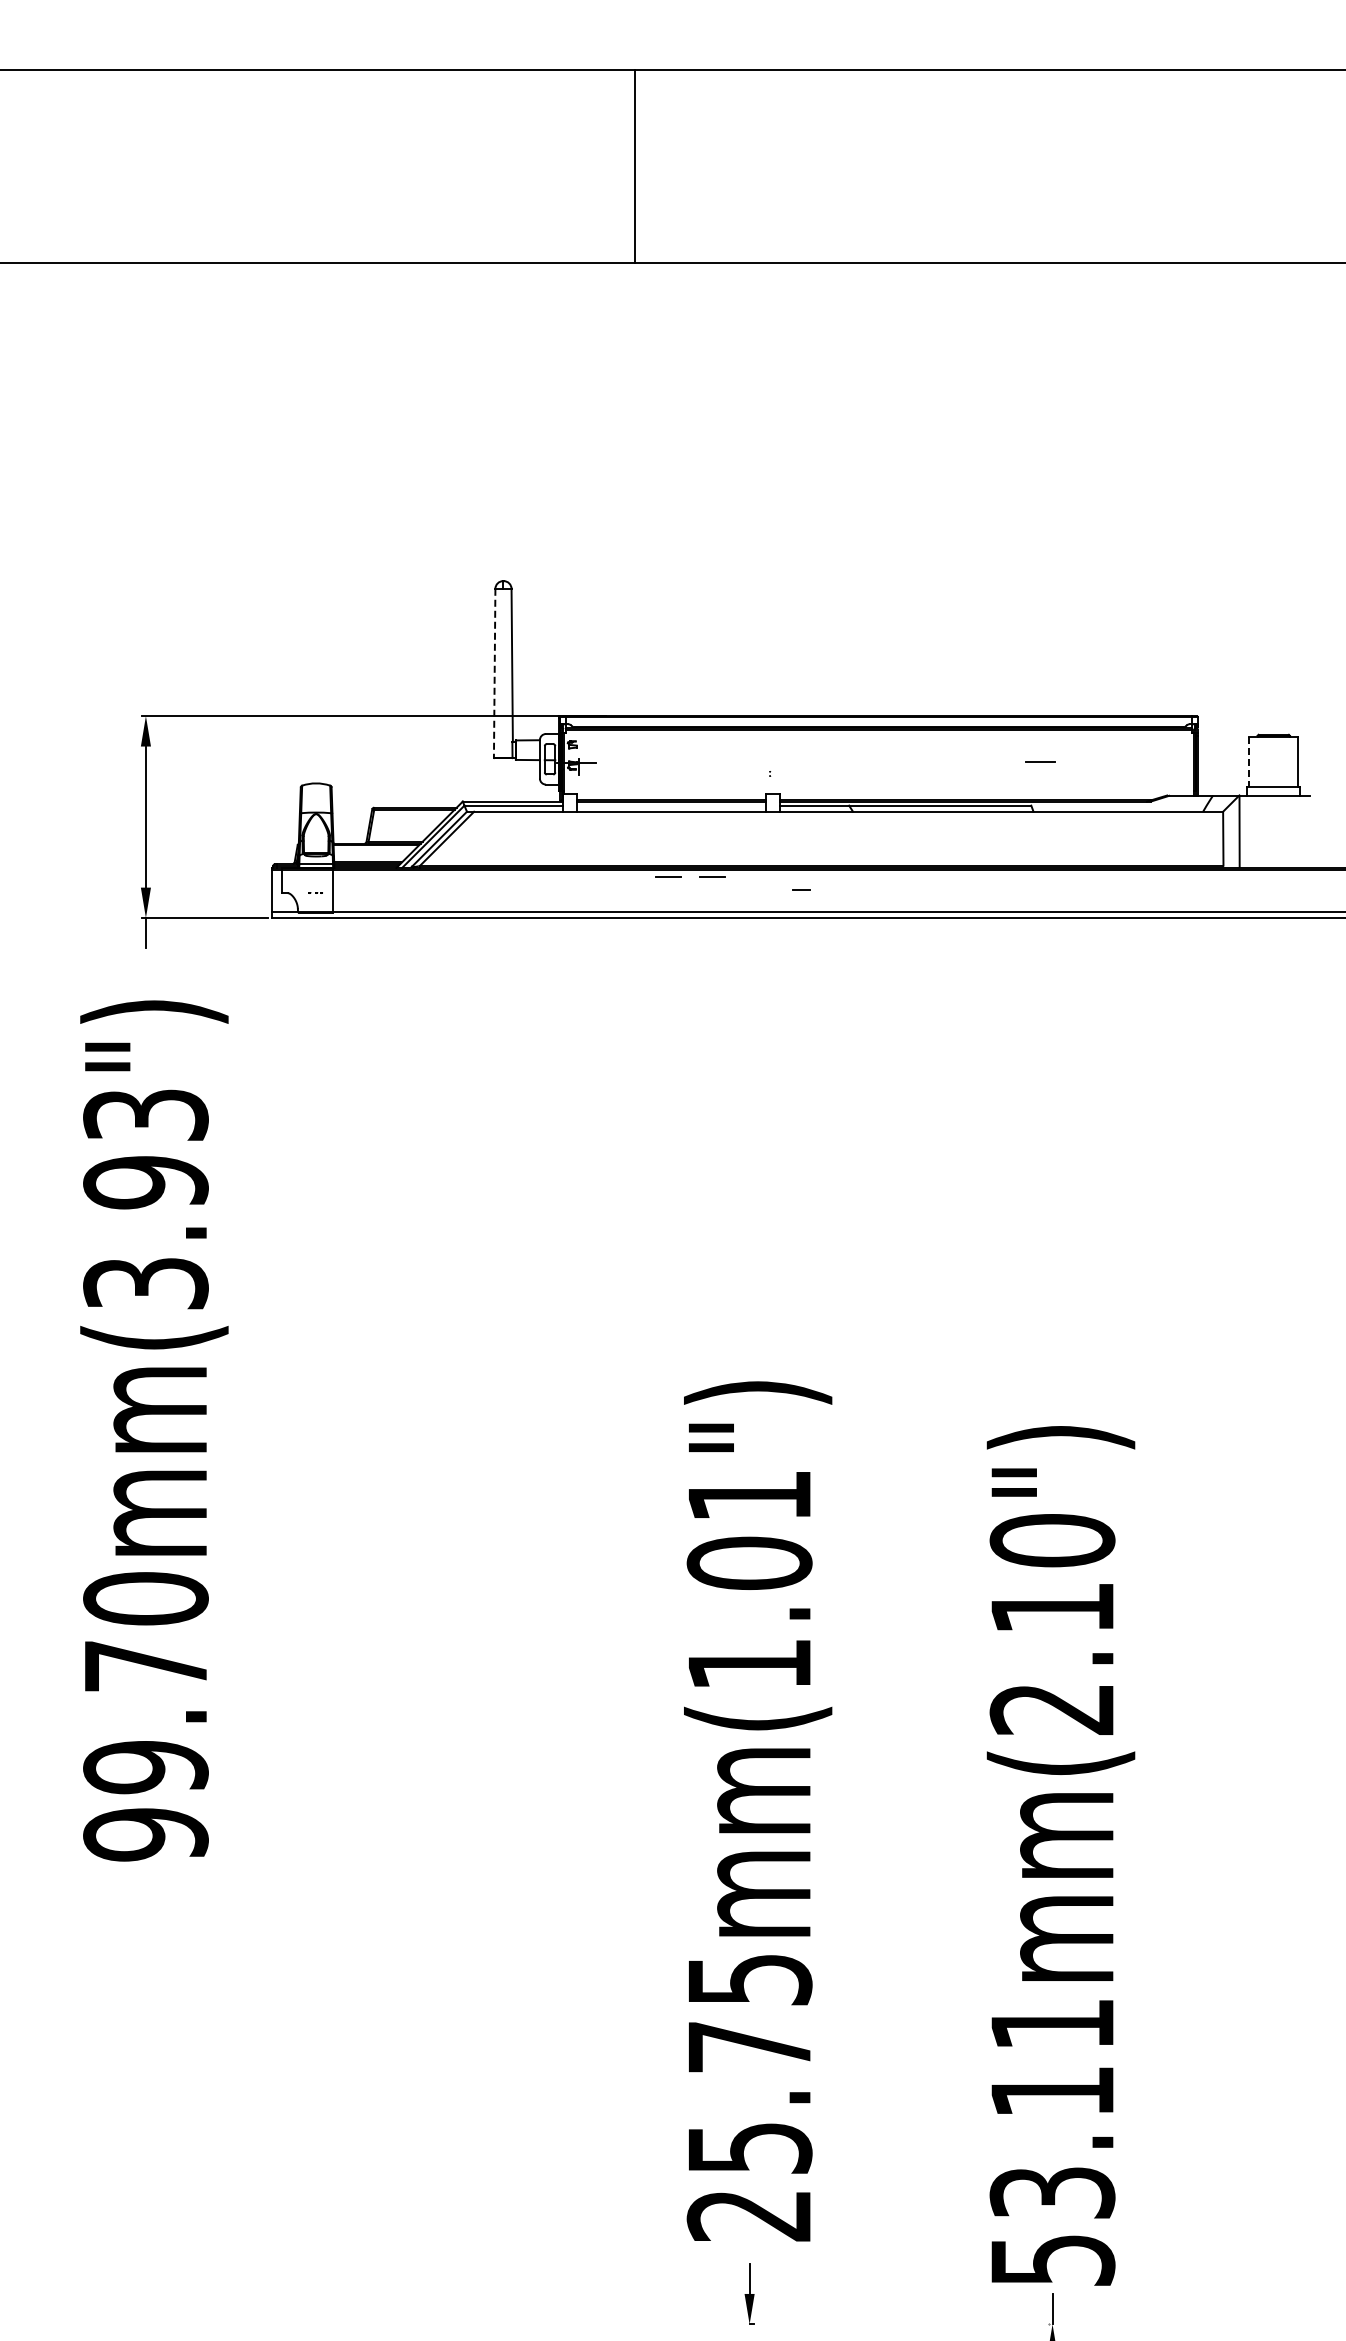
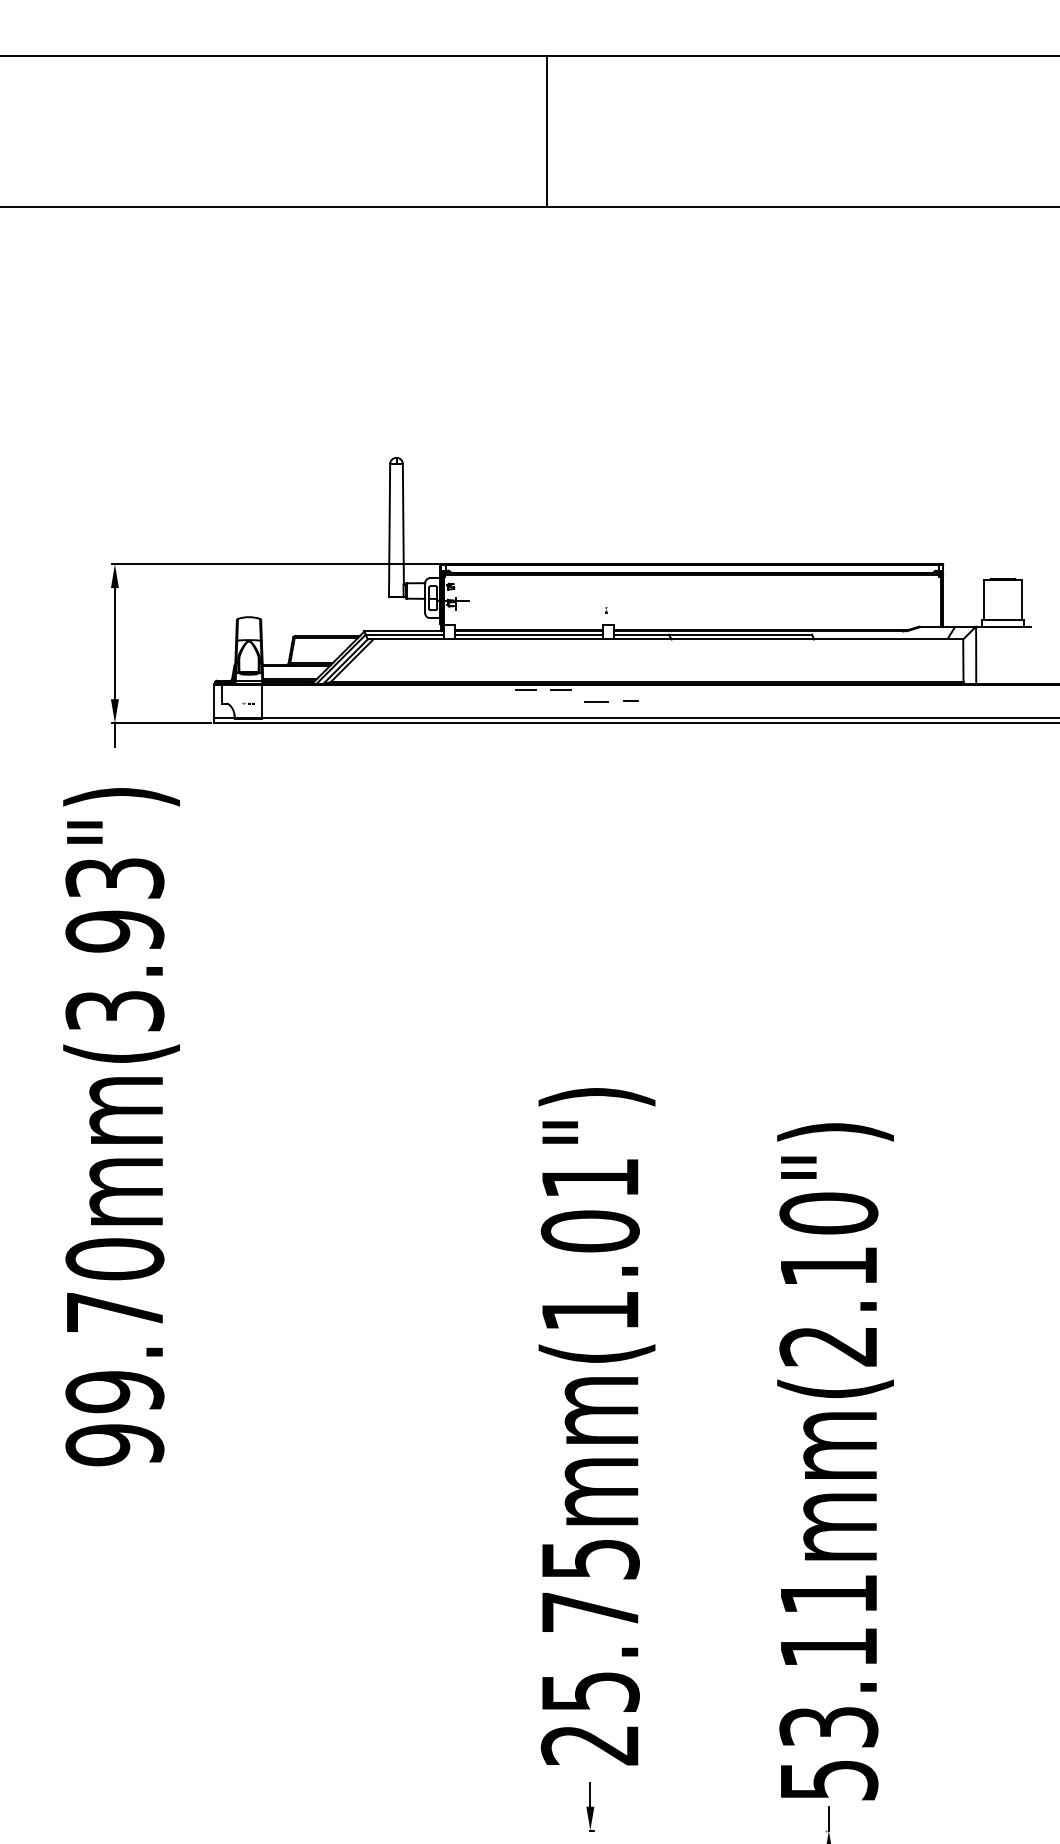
line: (635, 166) -> (547, 131), moved
line: (494, 673) -> (389, 530), dashed -> solid
line: (1040, 761) -> (596, 701), moved
line: (1249, 762) -> (983, 600), dashed -> solid
line: (671, 805) -> (528, 634), added

